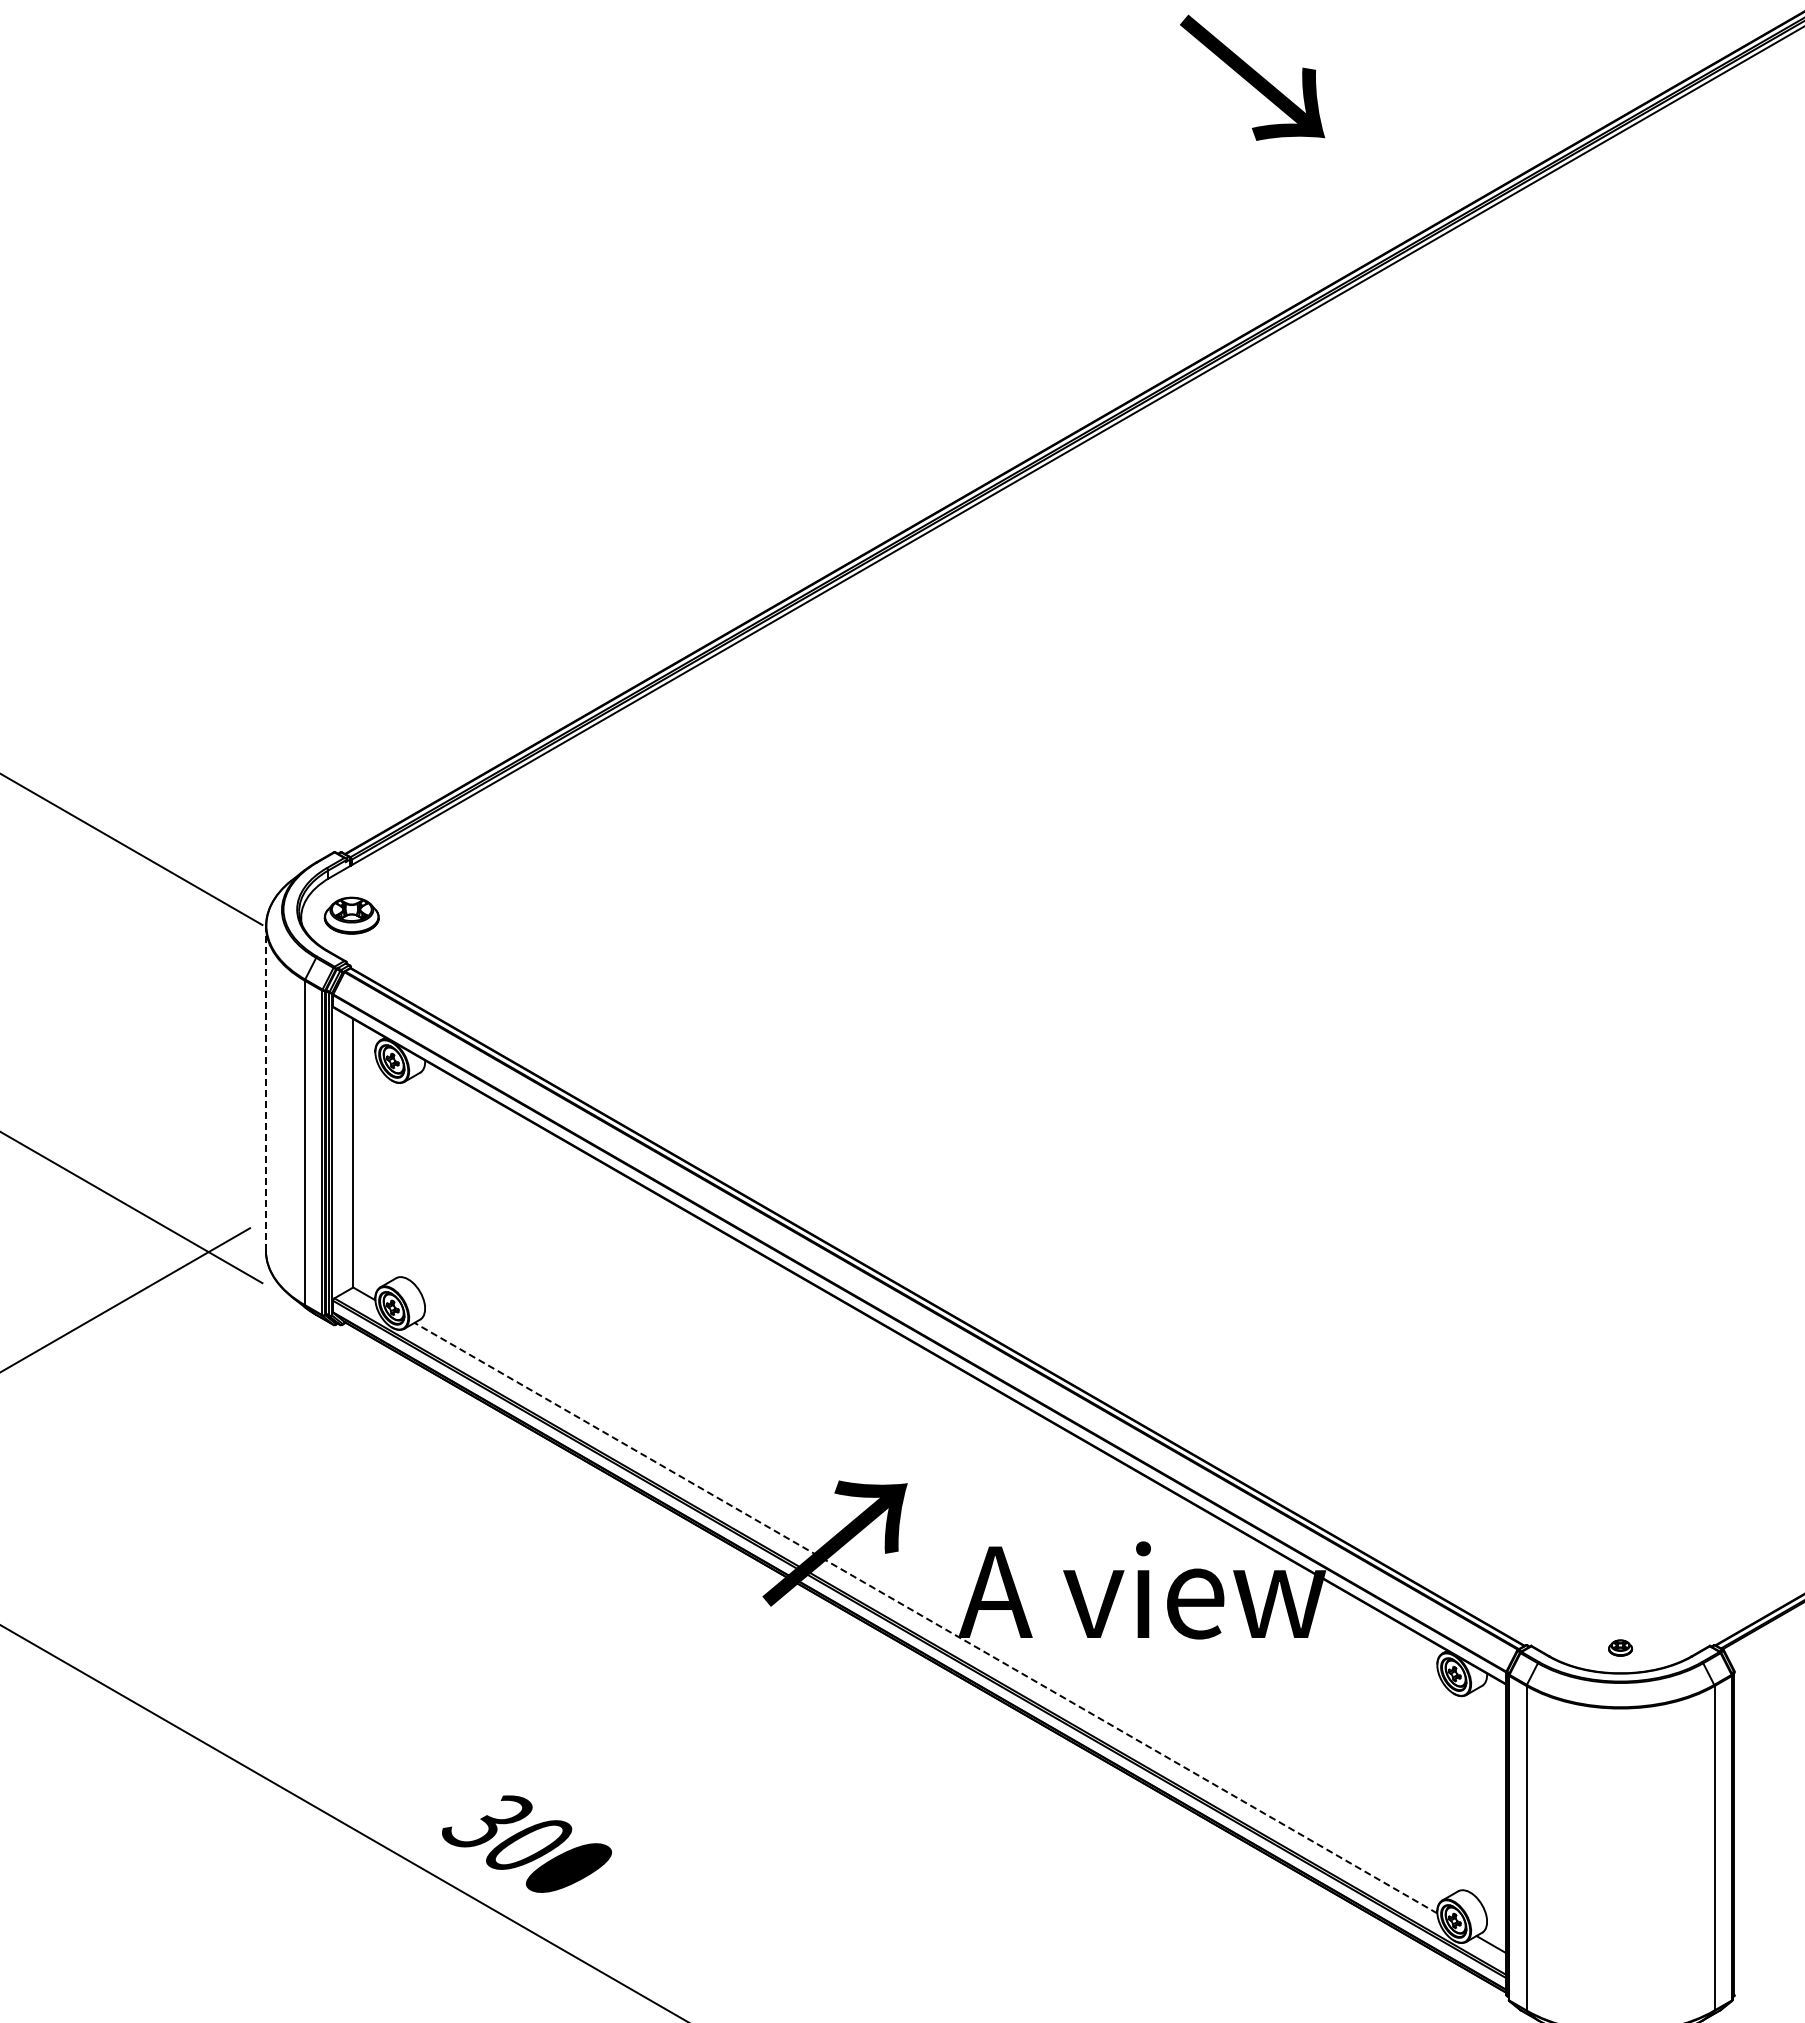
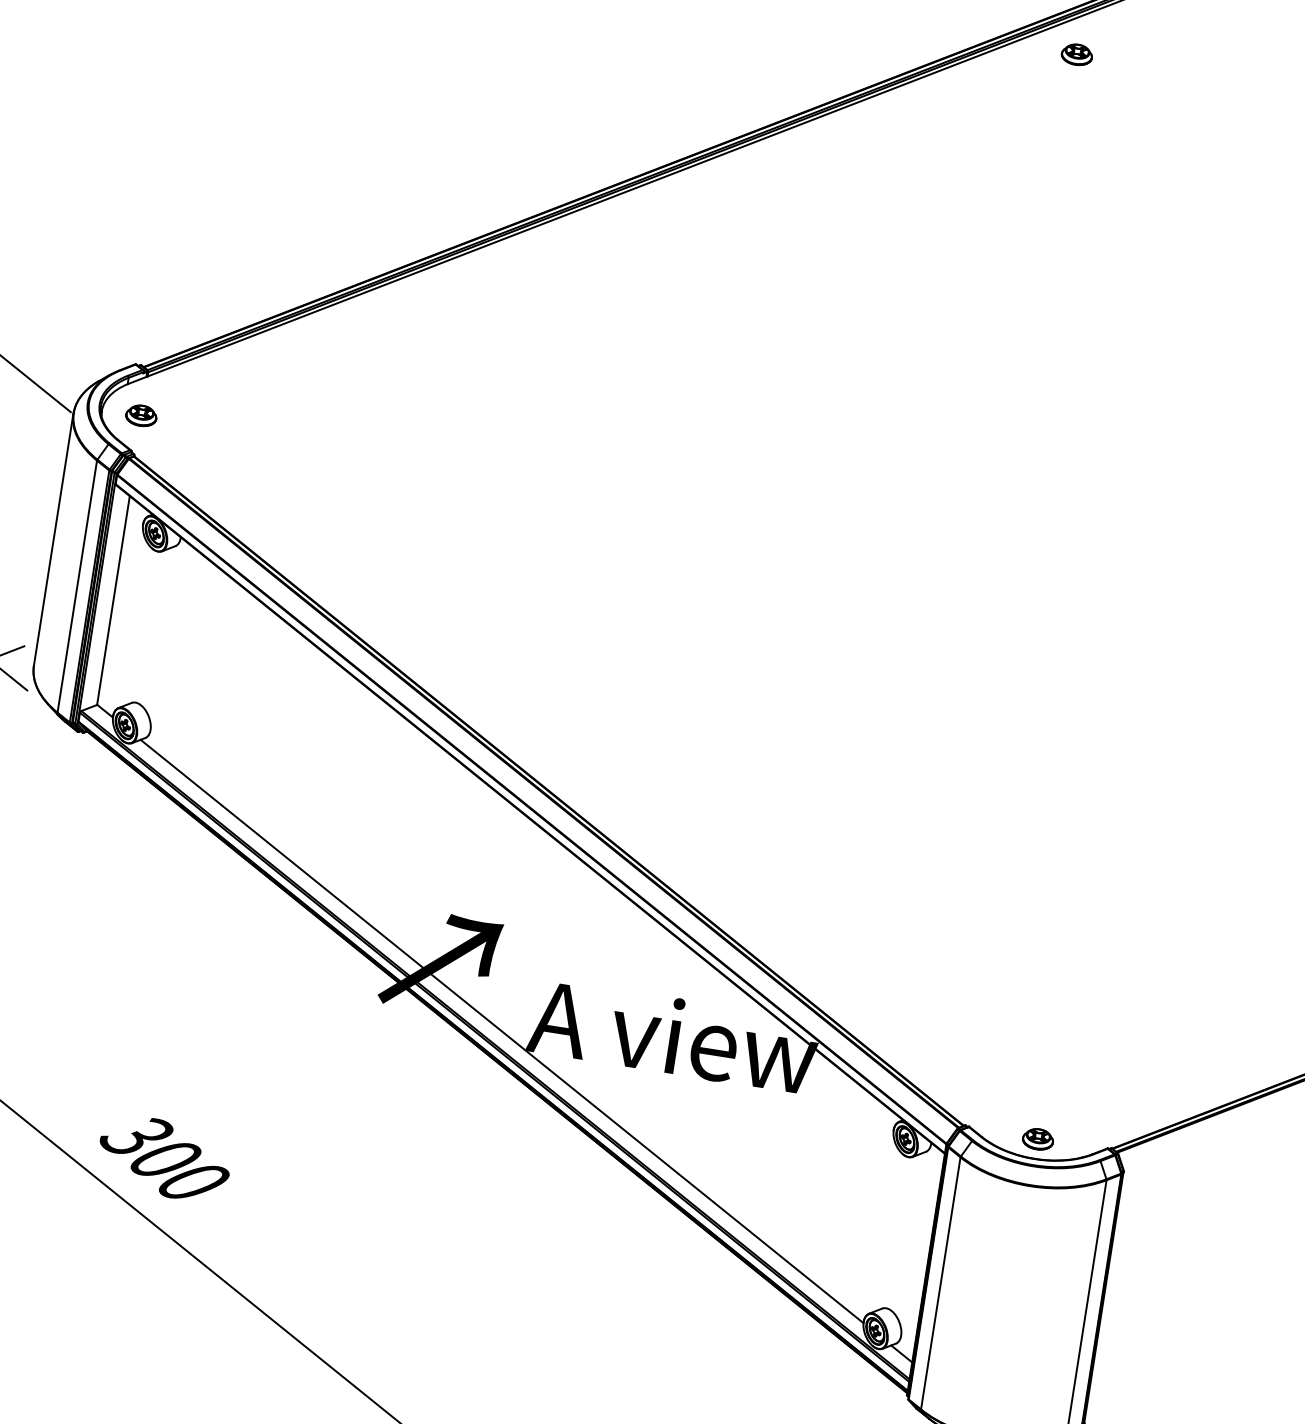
part: (1455, 277) -> (1076, 54), added
part: (351, 915) -> (141, 415), size x0.71
line: (265, 1088) -> (53, 539), dashed -> solid
line: (925, 1618) -> (501, 1031), dashed -> solid
part: (1620, 1647) -> (1038, 1138), size x1.67

